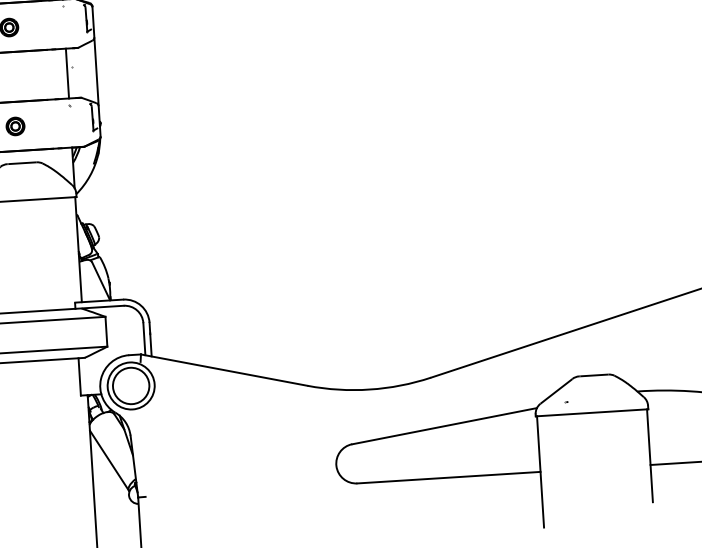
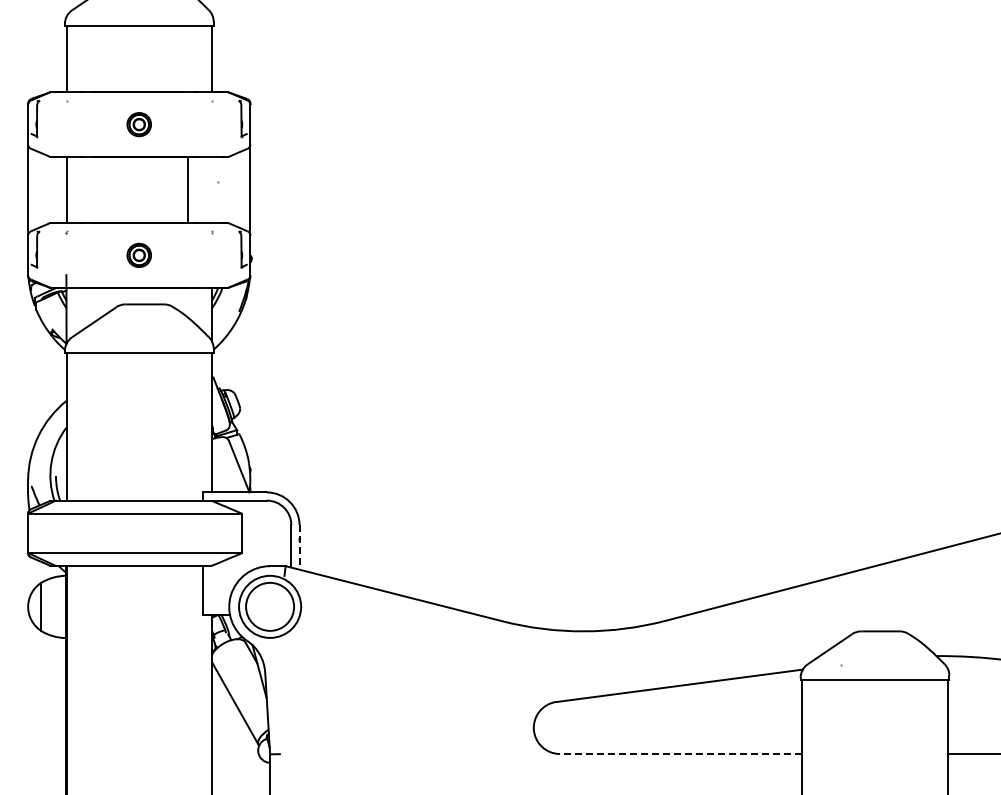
line: (67, 73) -> (188, 190), moved
line: (150, 339) -> (299, 547), solid -> dashed
line: (448, 478) -> (680, 754), solid -> dashed

